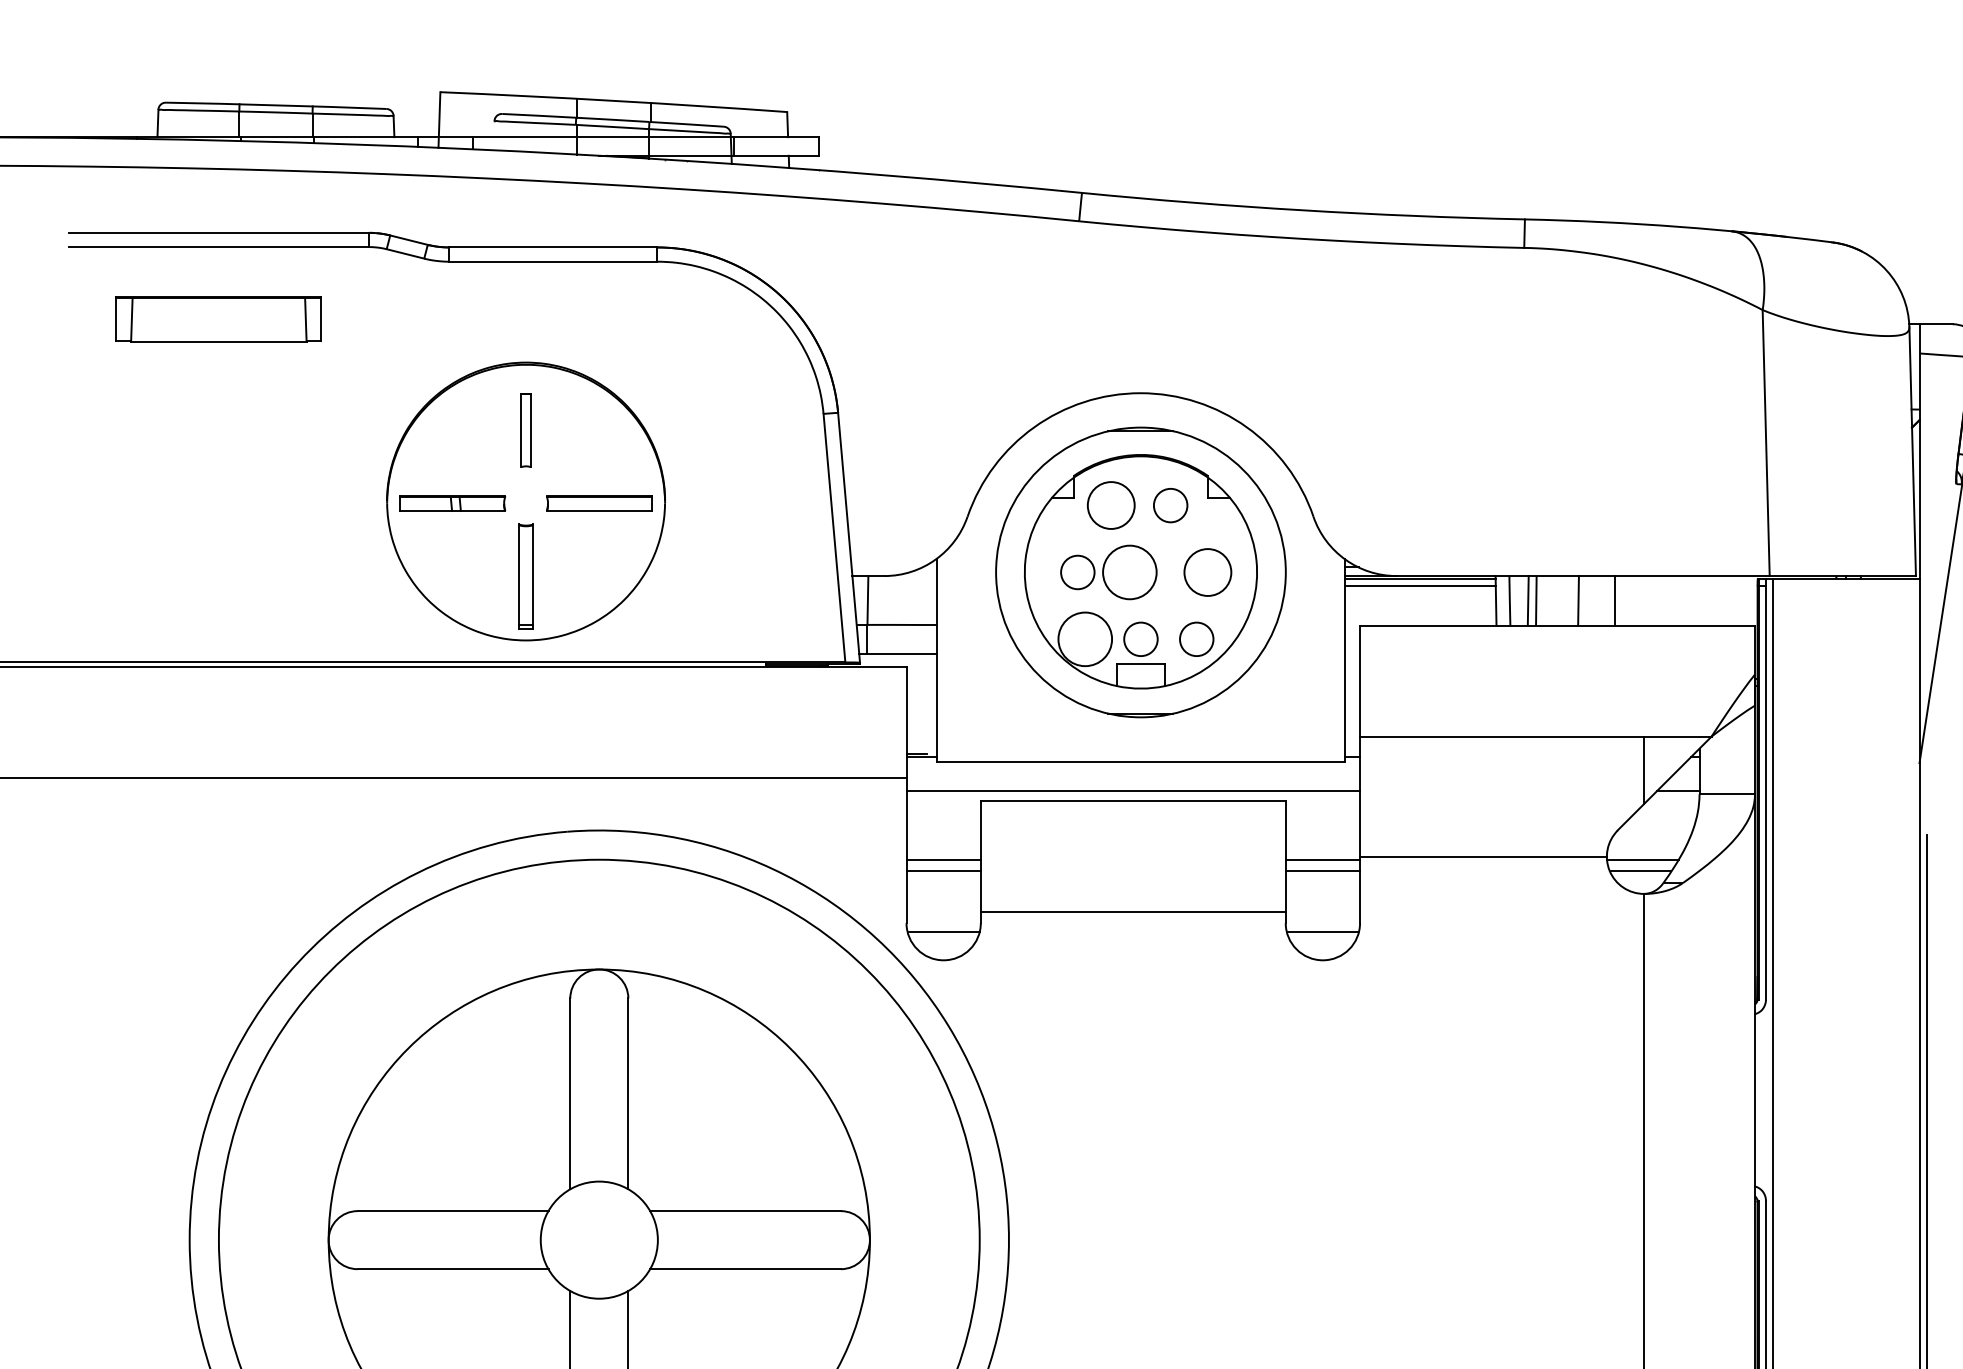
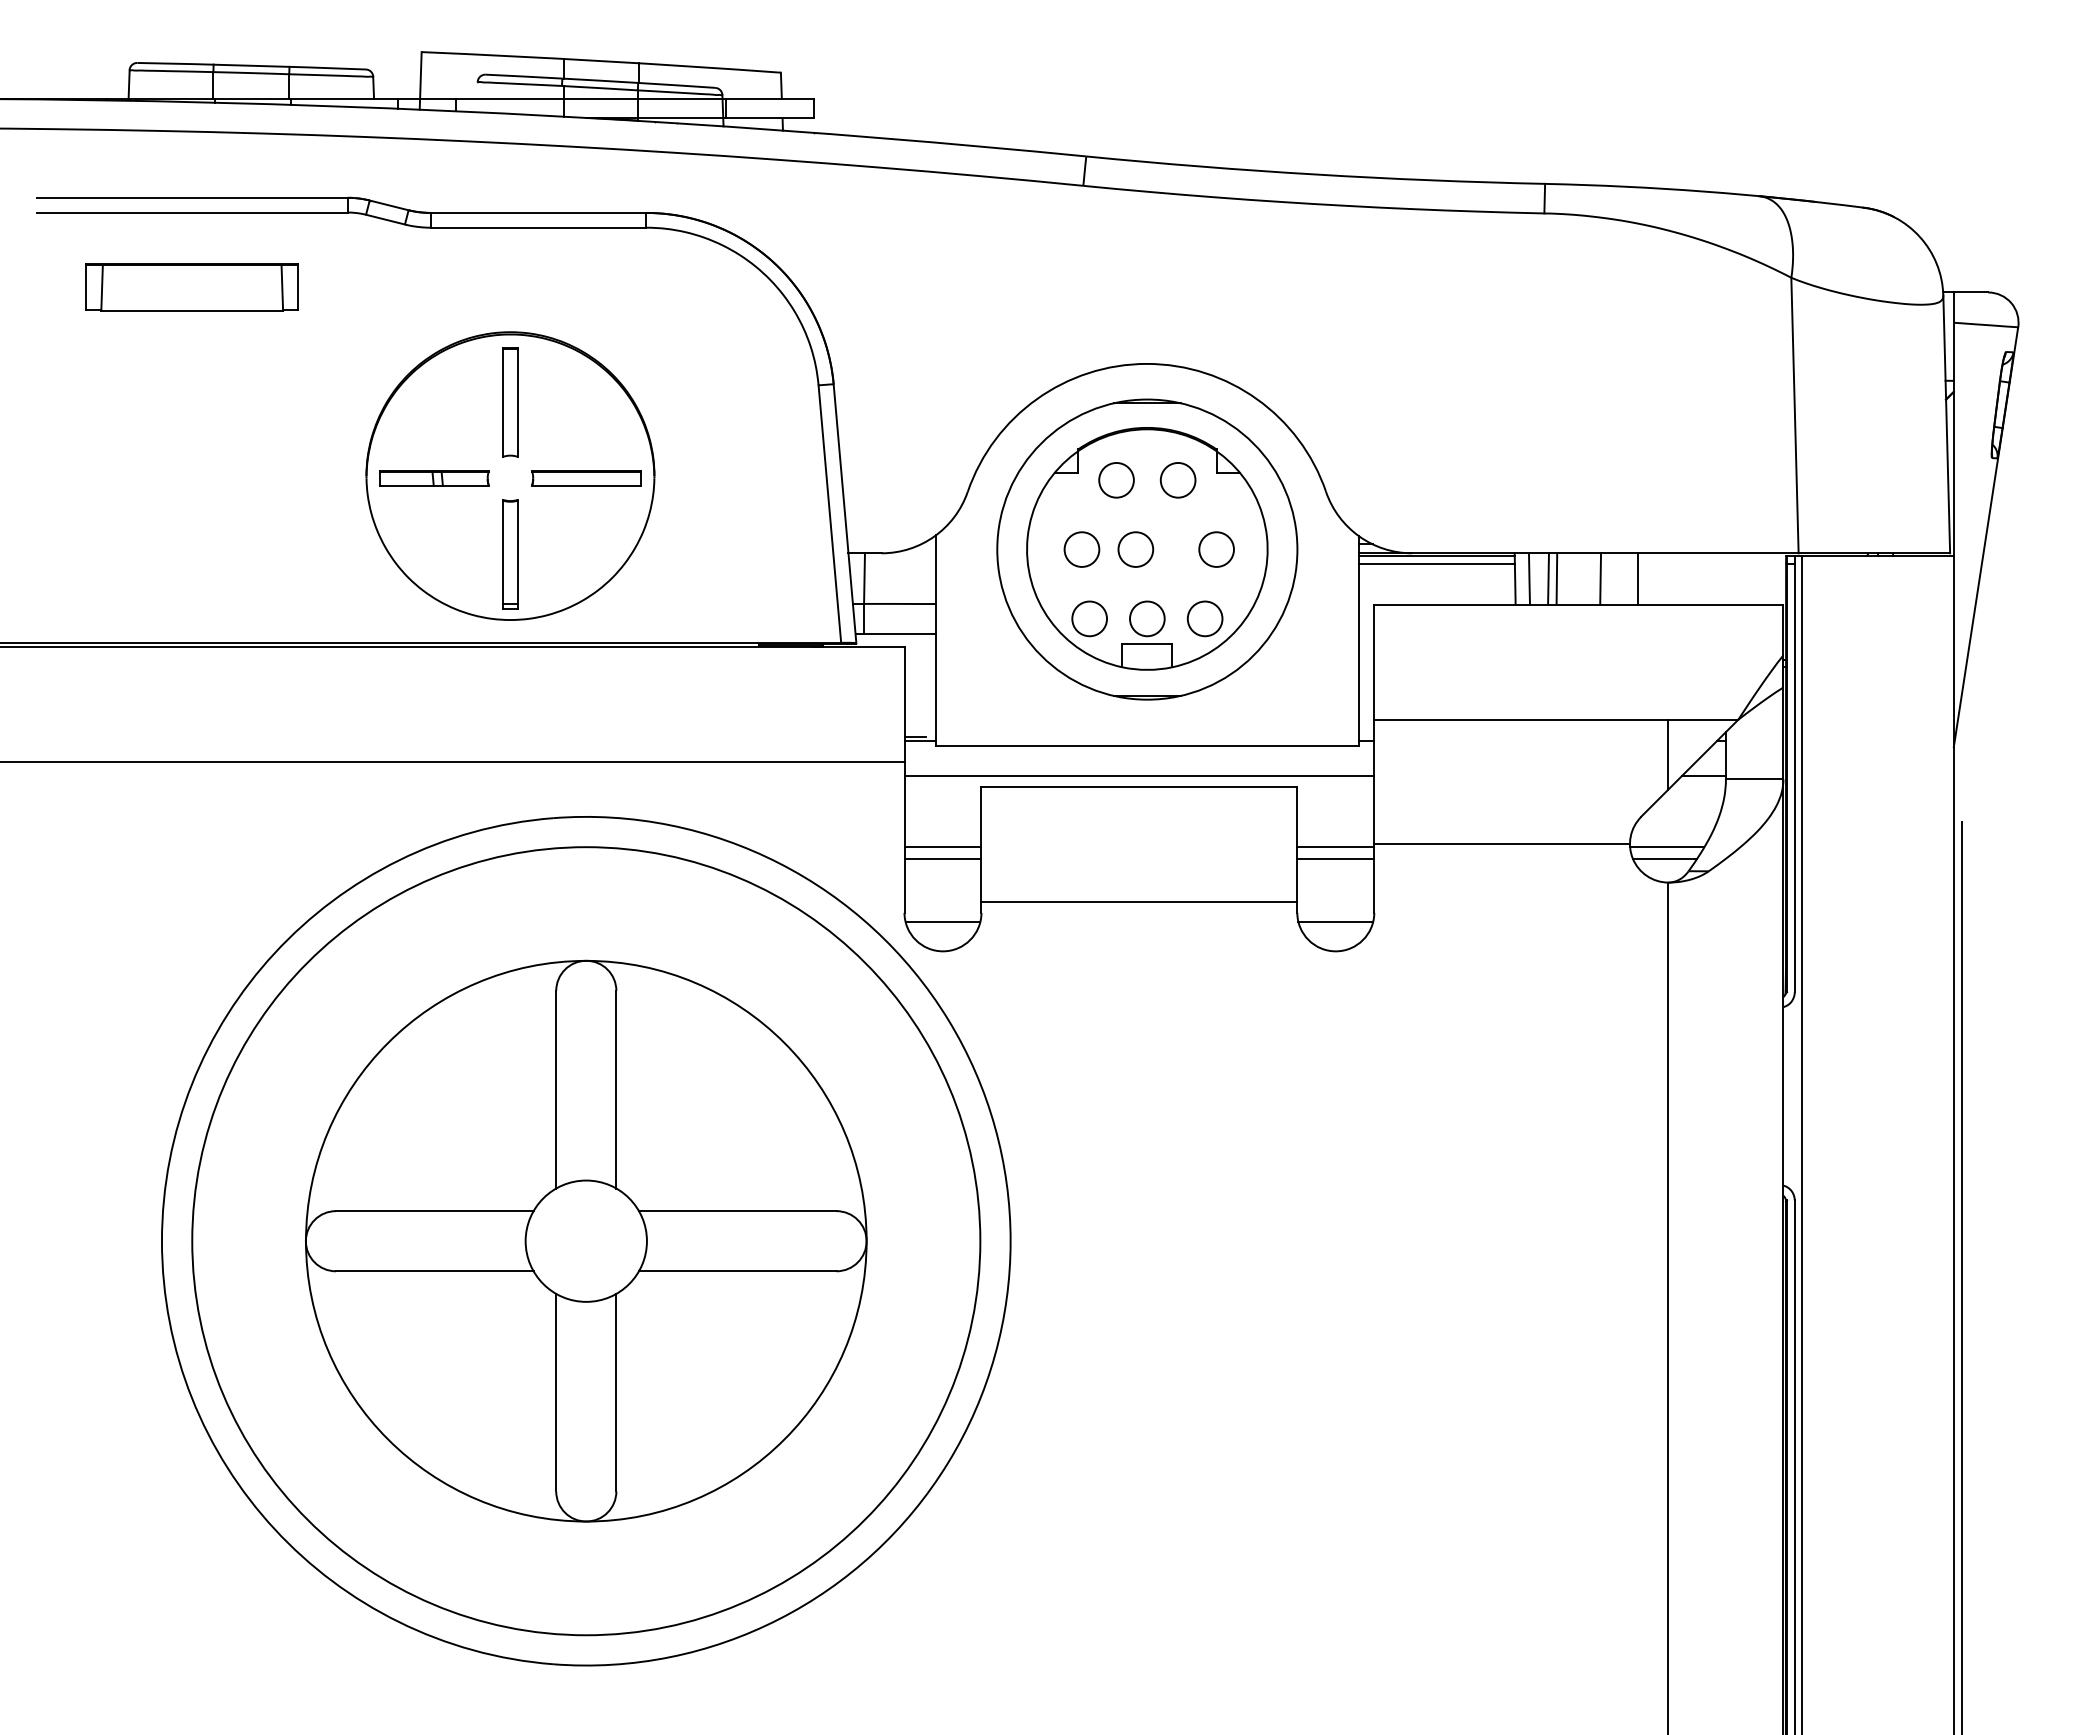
part: (526, 430) -> (510, 402), size x1.43
circle: (1111, 505) -> (1116, 480), size x0.71
circle: (1129, 572) -> (1135, 549), size x0.62
circle: (1207, 572) -> (1216, 549), size x0.71
circle: (1085, 638) -> (1089, 618), size x0.62

